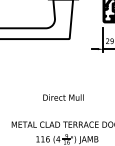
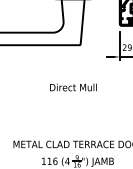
text: (63, 97) -> (73, 87), moved

